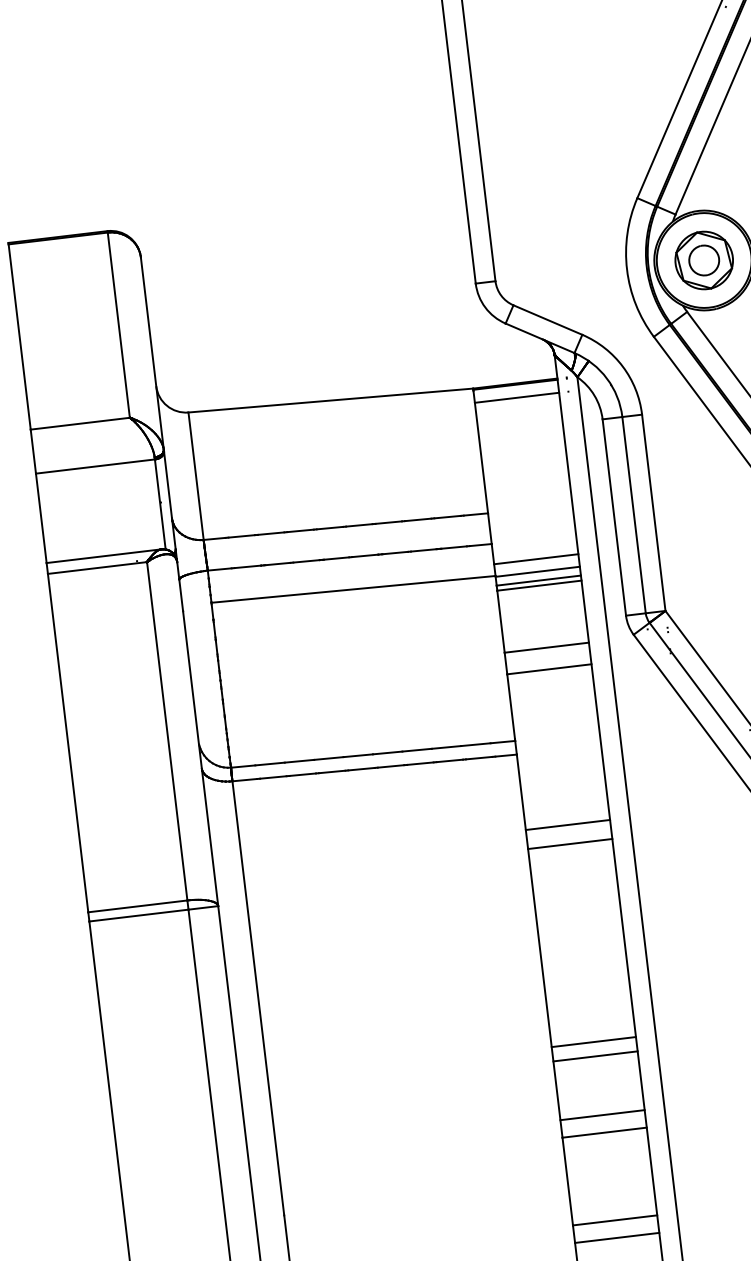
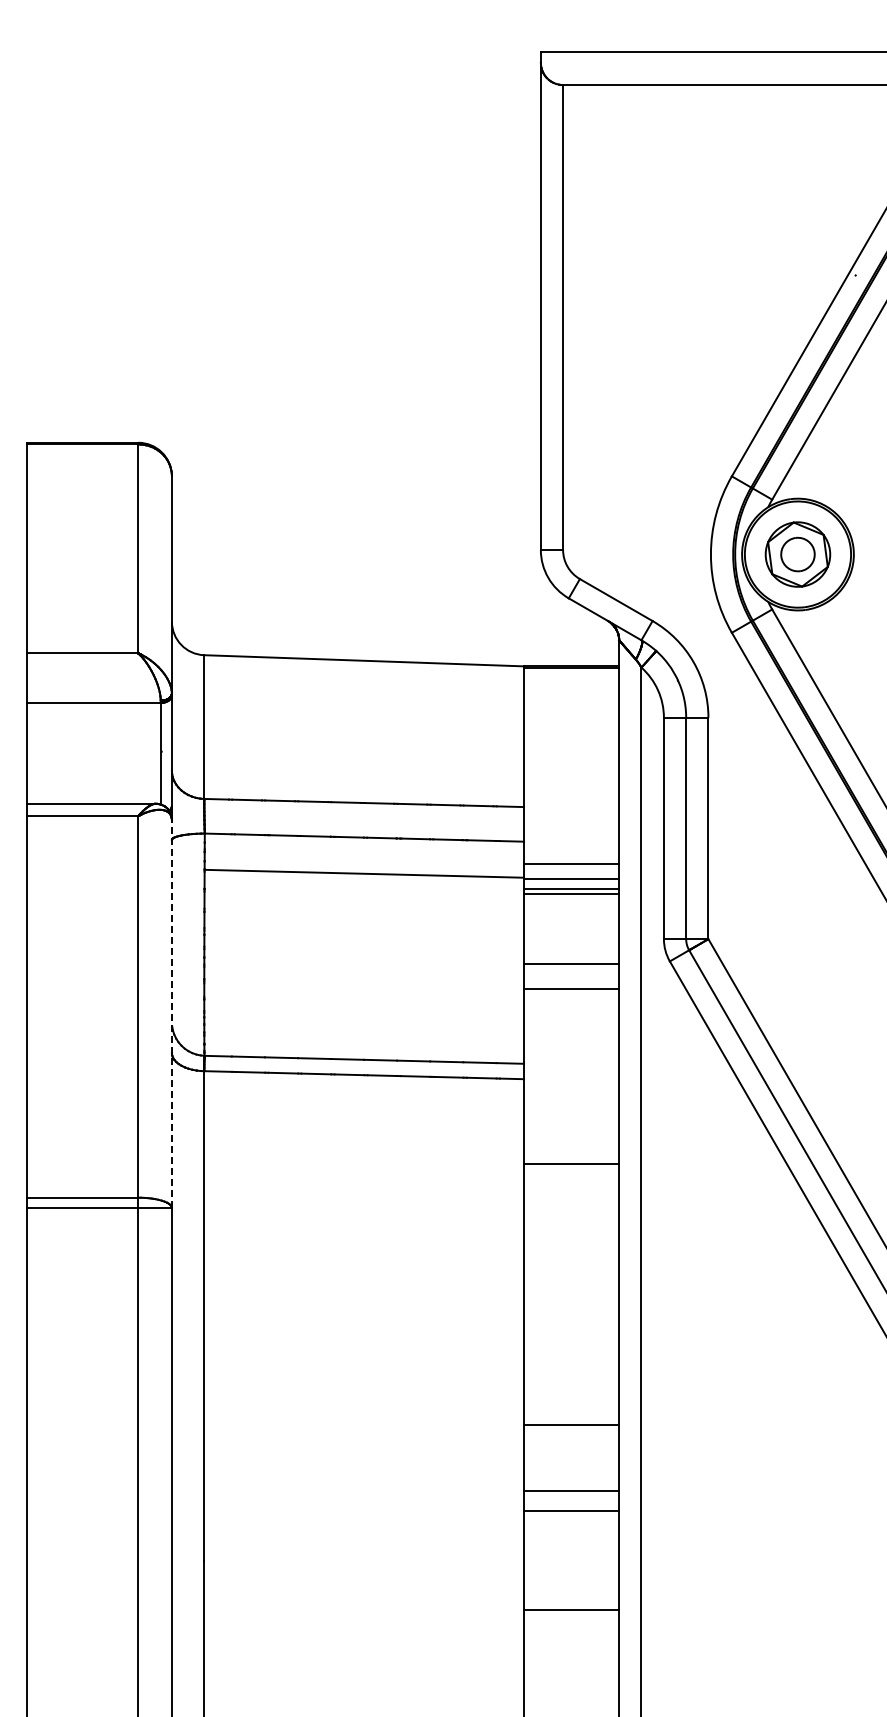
line: (516, 397) -> (571, 682), removed
line: (197, 734) -> (171, 1014), solid -> dashed
line: (570, 843) -> (571, 1185), removed
line: (593, 1042) -> (571, 1409), removed
line: (617, 1237) -> (571, 1629), removed

